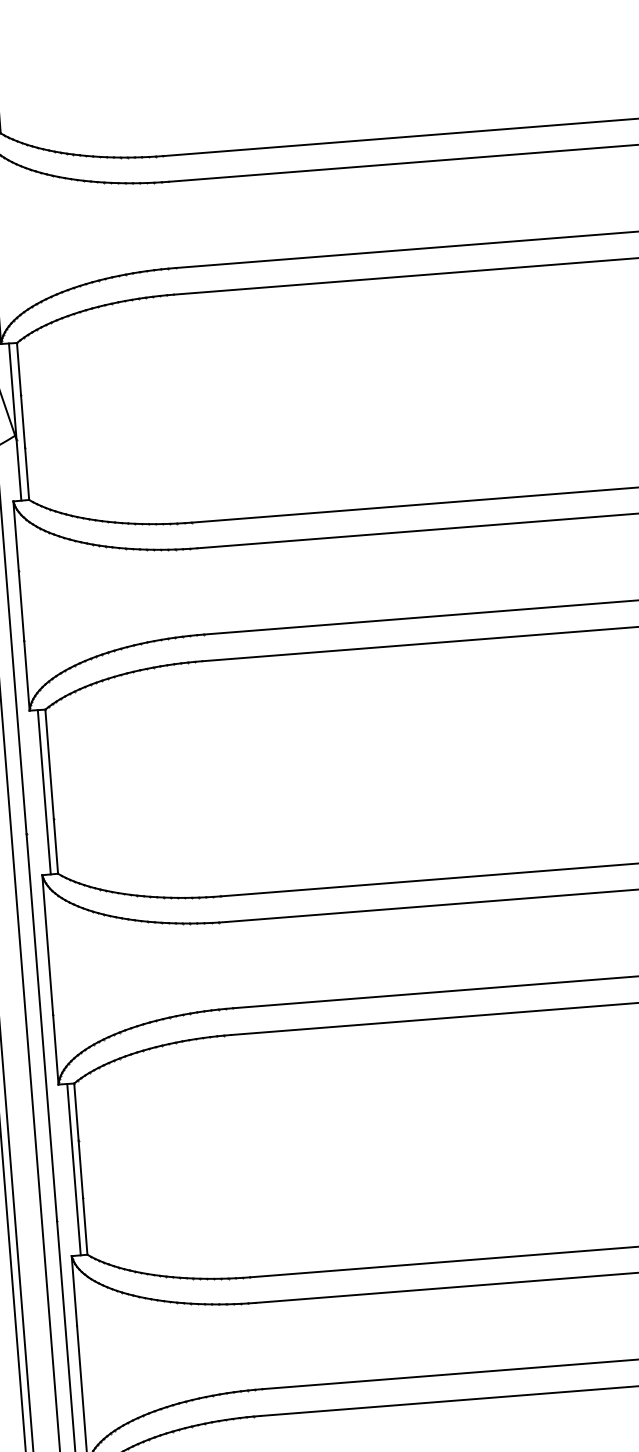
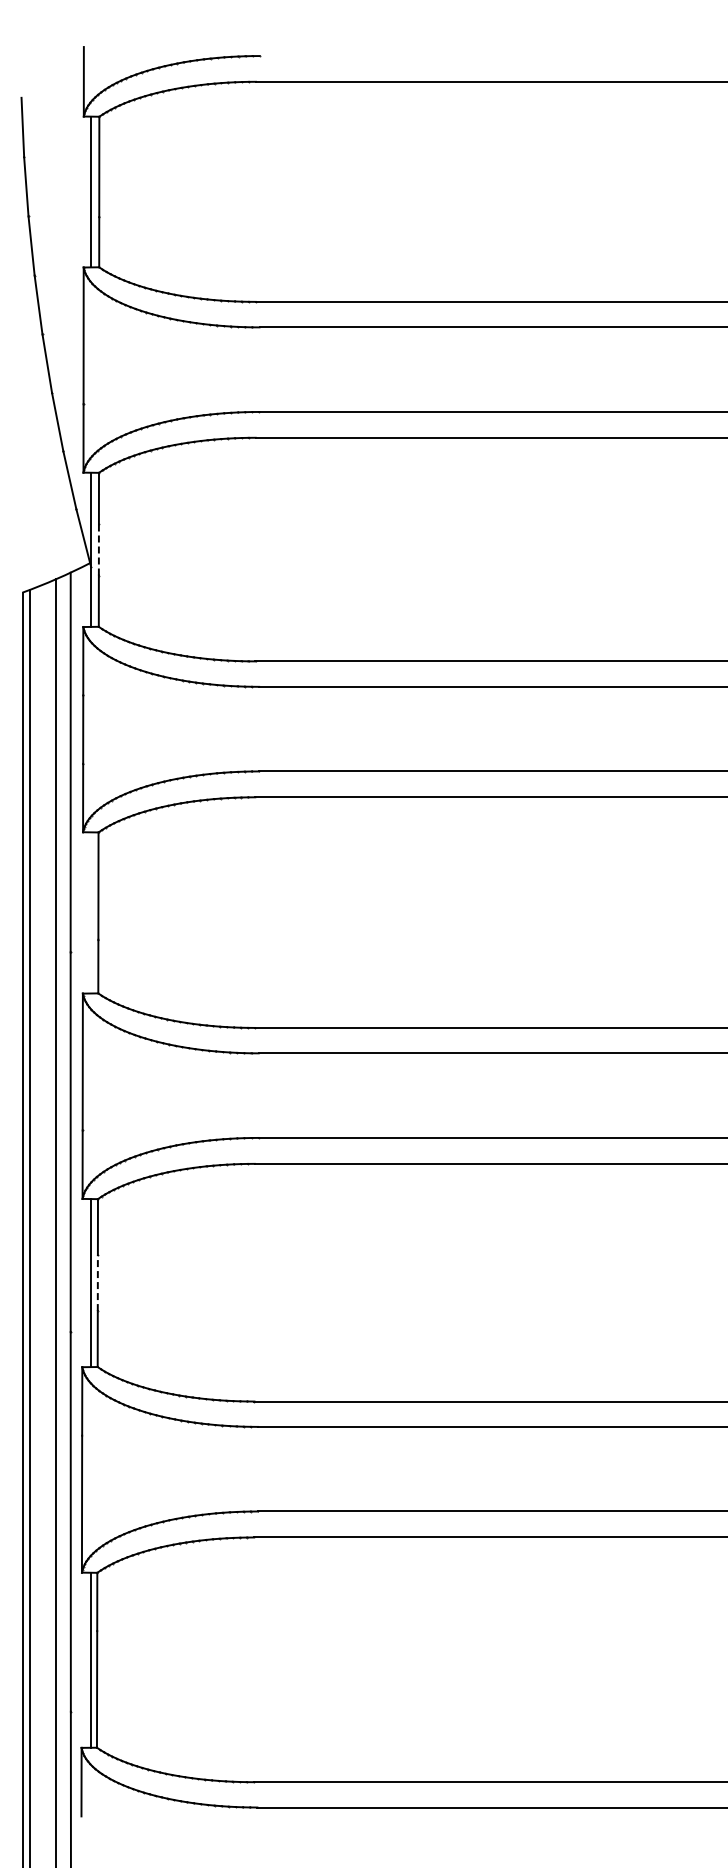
line: (22, 421) -> (98, 549), solid -> dashed
line: (44, 791) -> (91, 912), removed
line: (80, 1169) -> (97, 1283), solid -> dashed

